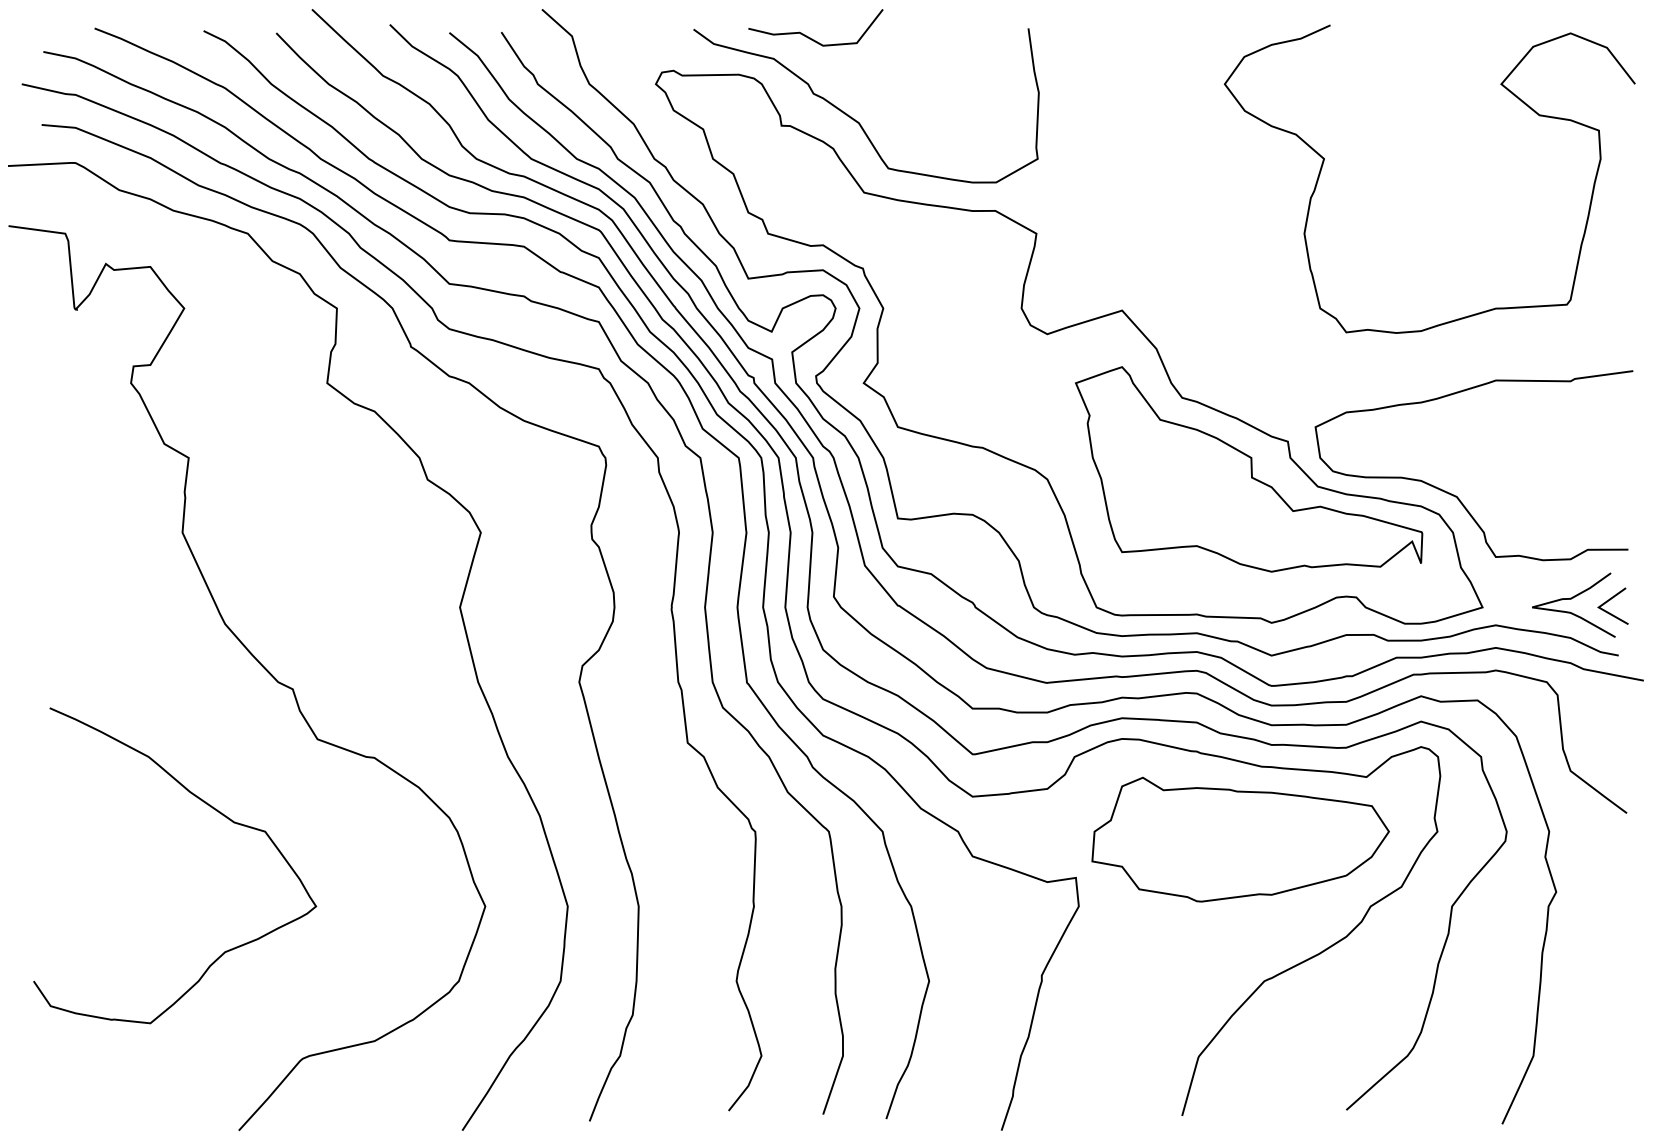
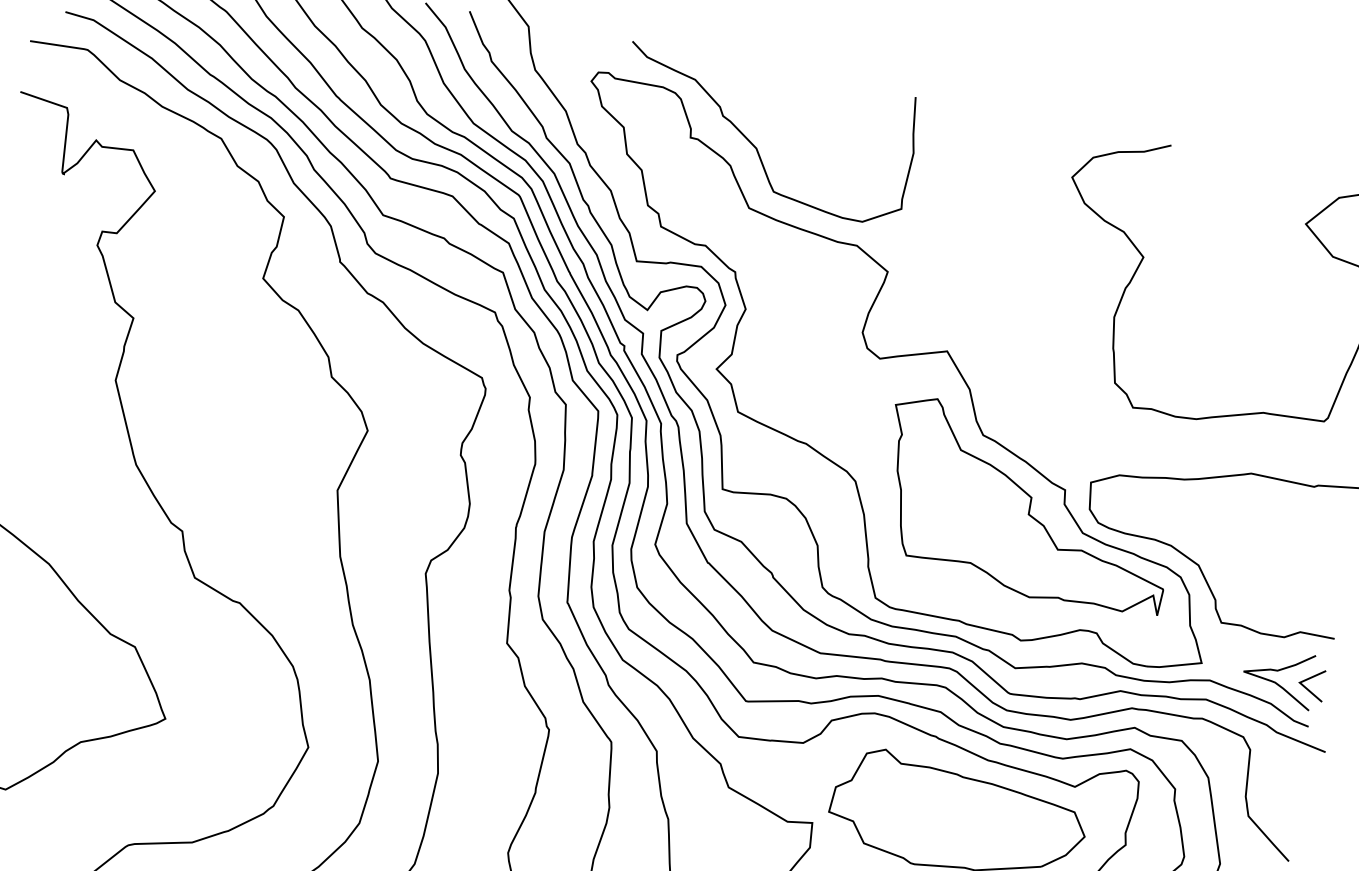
curve: (810, 37) -> (729, 67), removed

